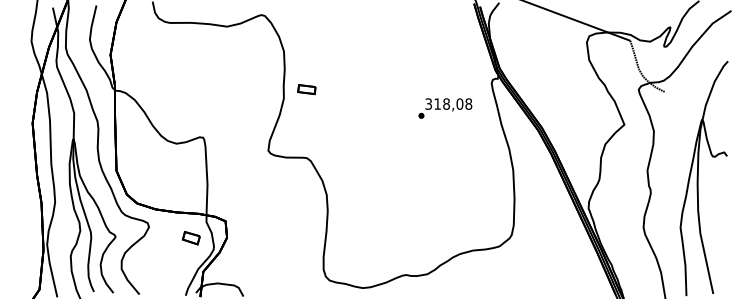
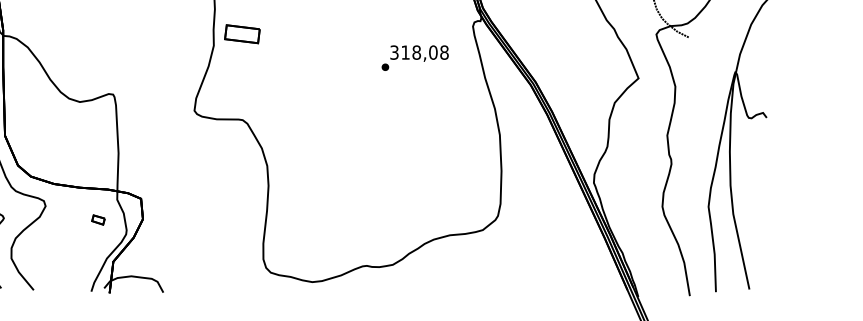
part: (306, 89) -> (242, 34), size x1.6
part: (191, 238) -> (98, 220), size x0.6

